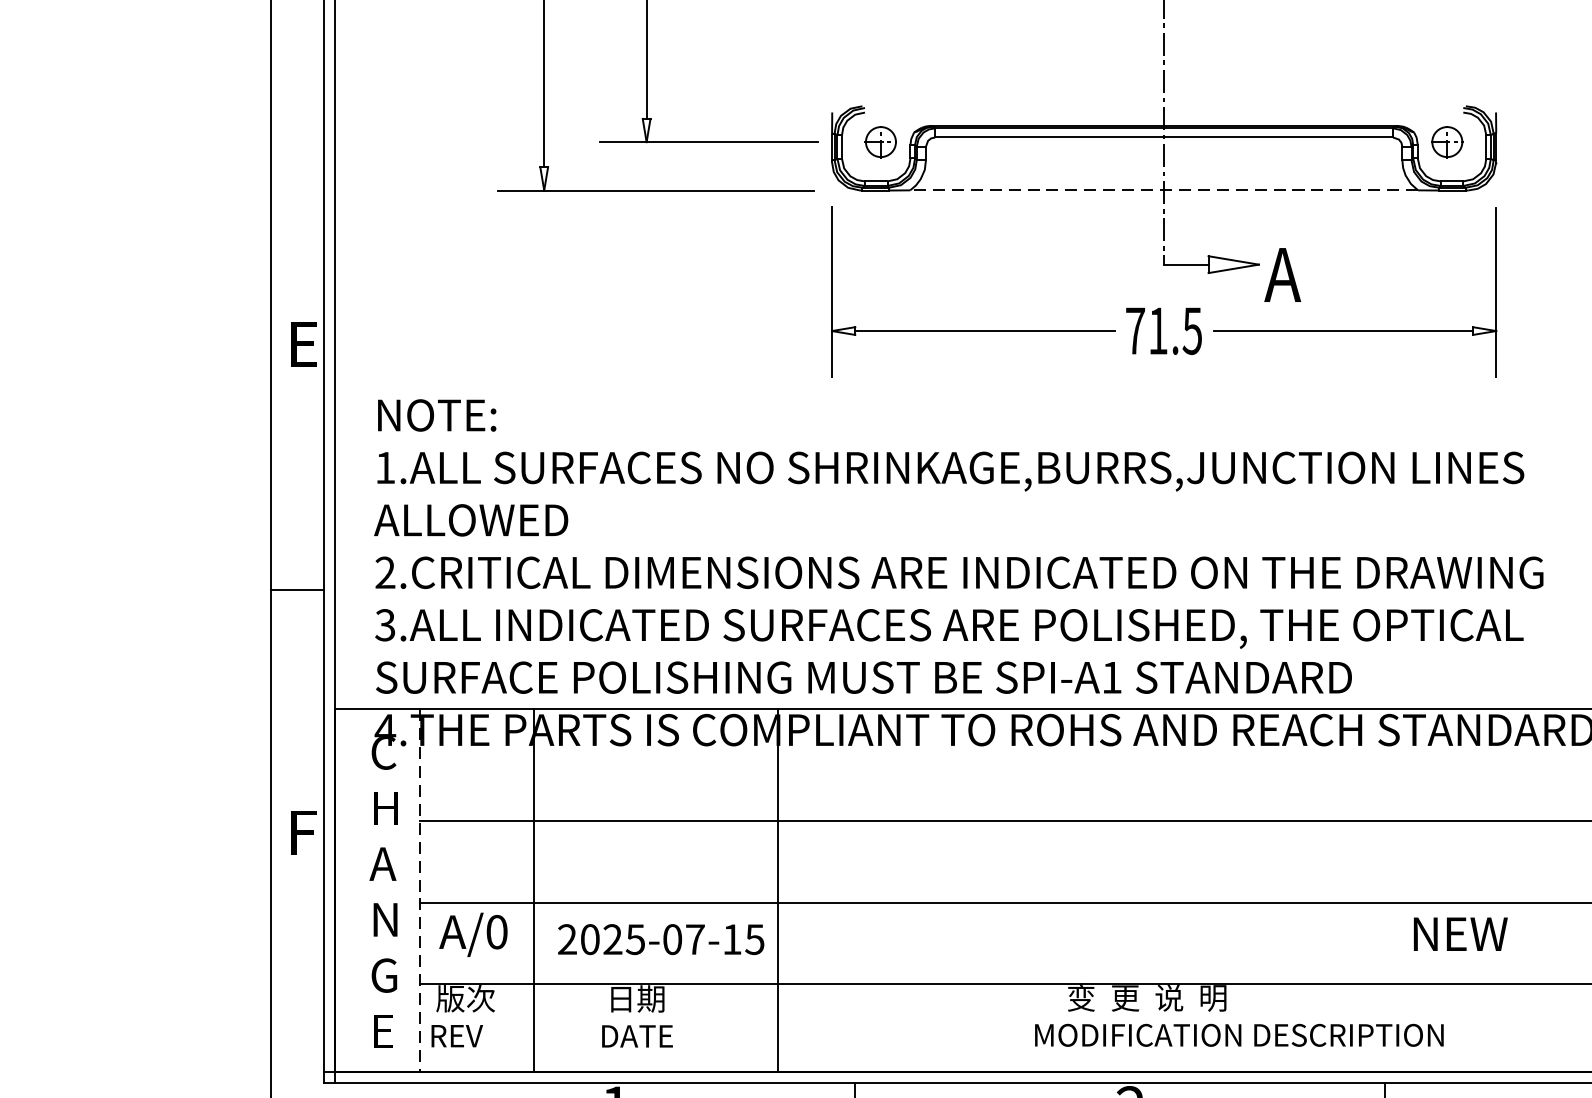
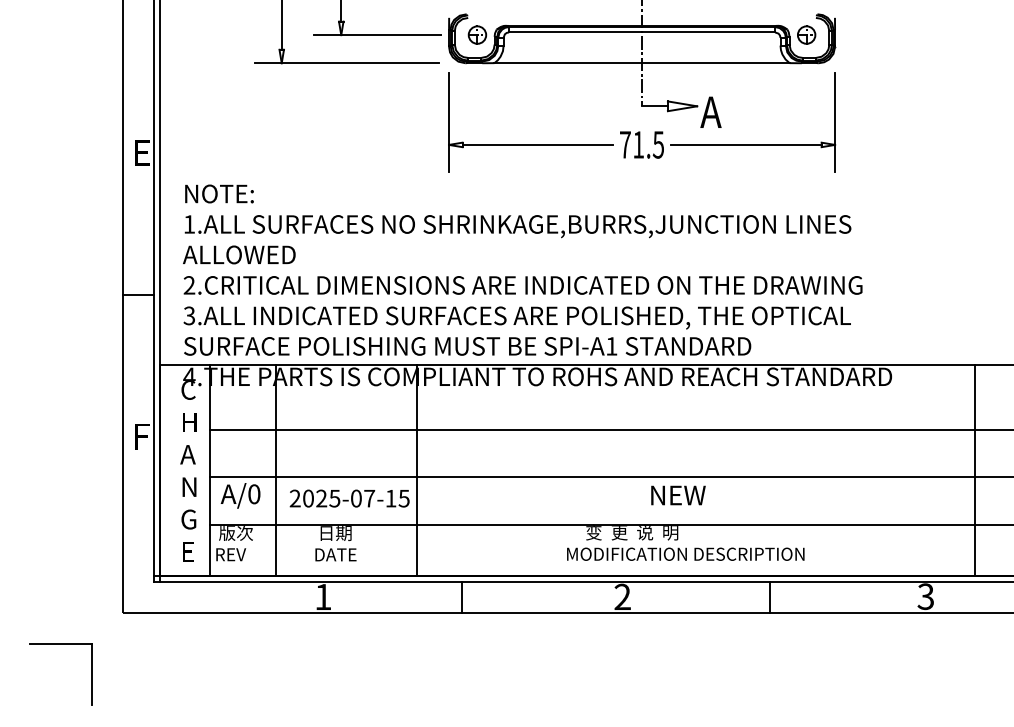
line: (1164, 190) -> (642, 63), dashed -> solid
line: (419, 891) -> (209, 470), dashed -> solid
text: (1460, 934) -> (678, 495), moved

